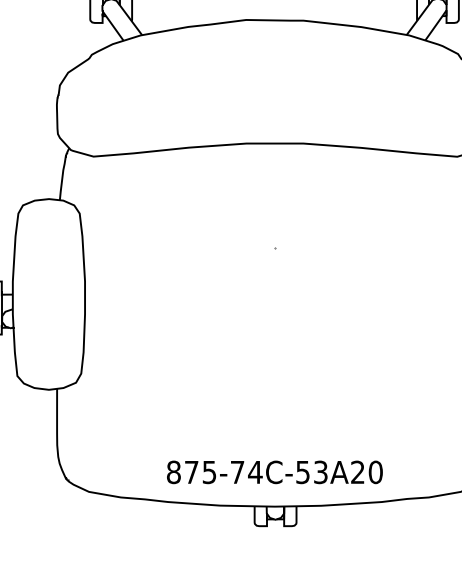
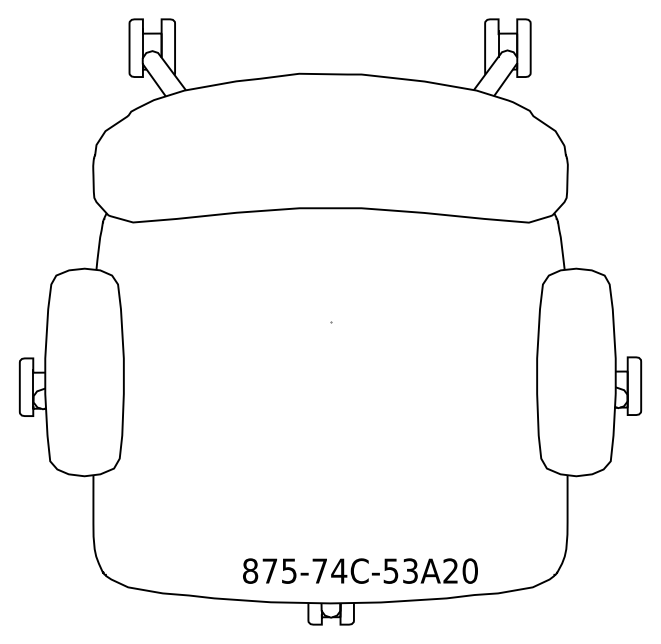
text: (274, 471) -> (360, 570), moved

